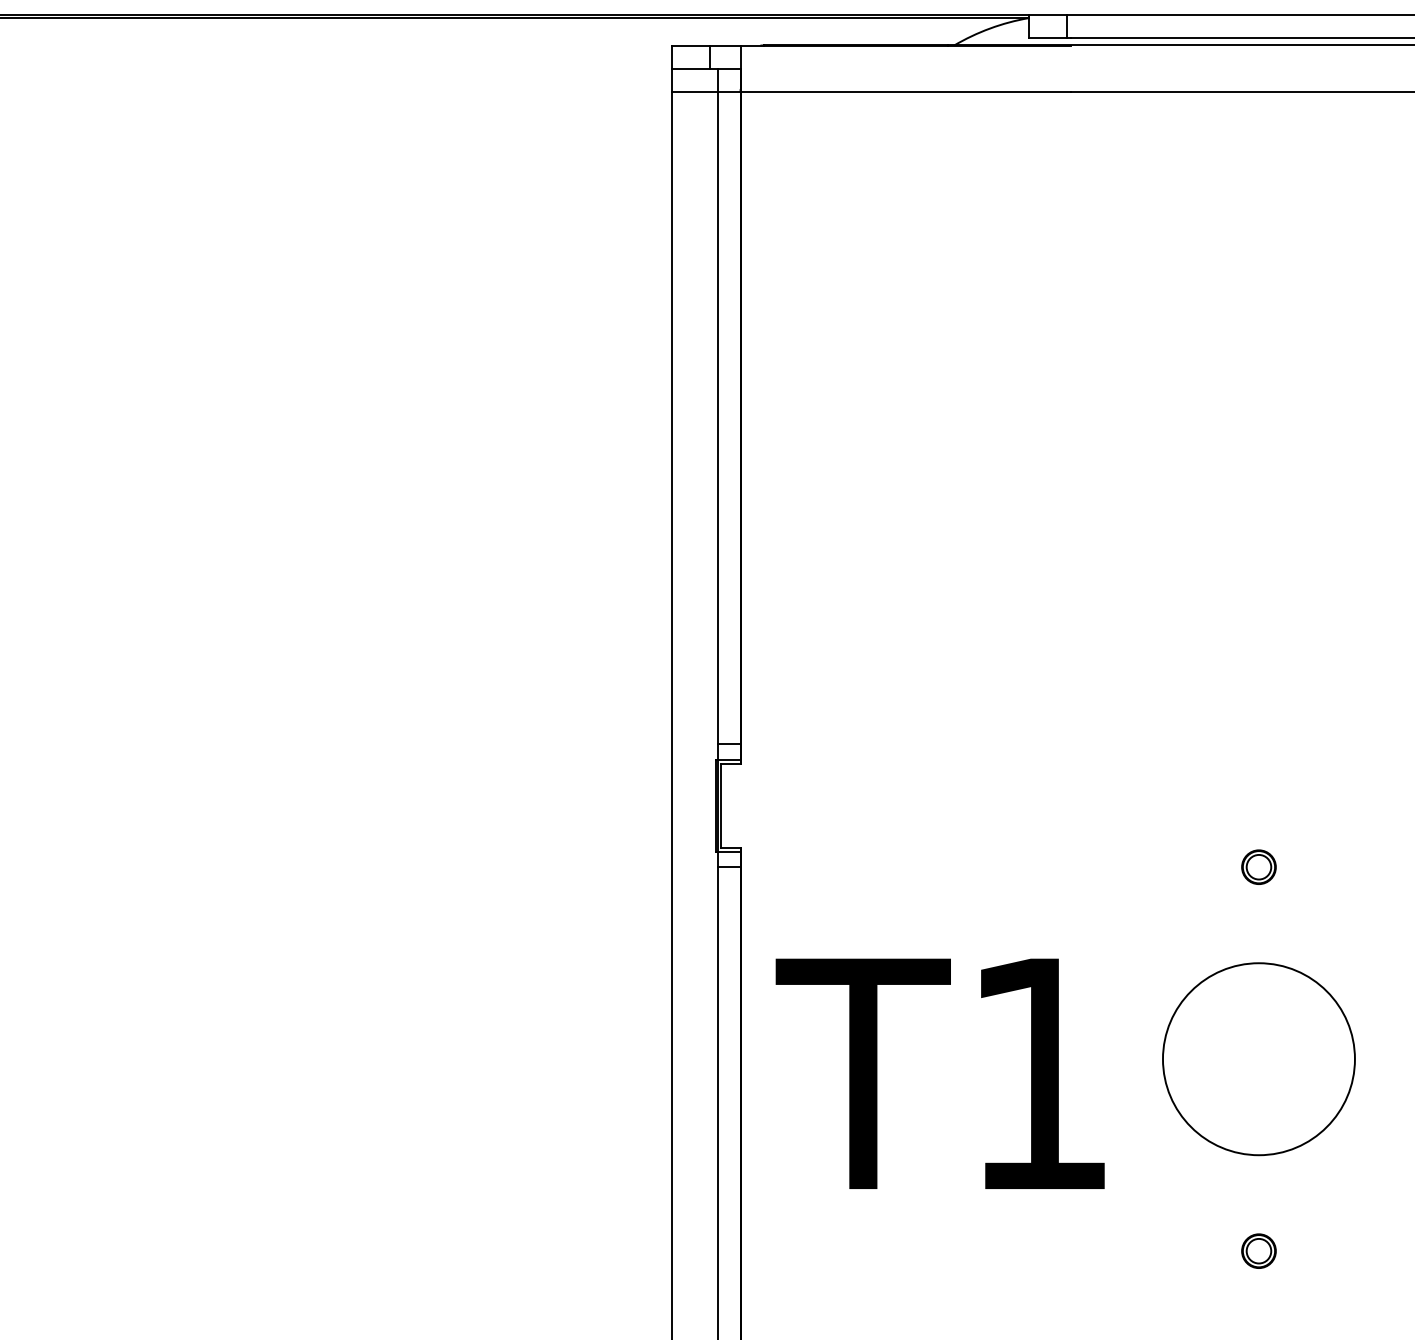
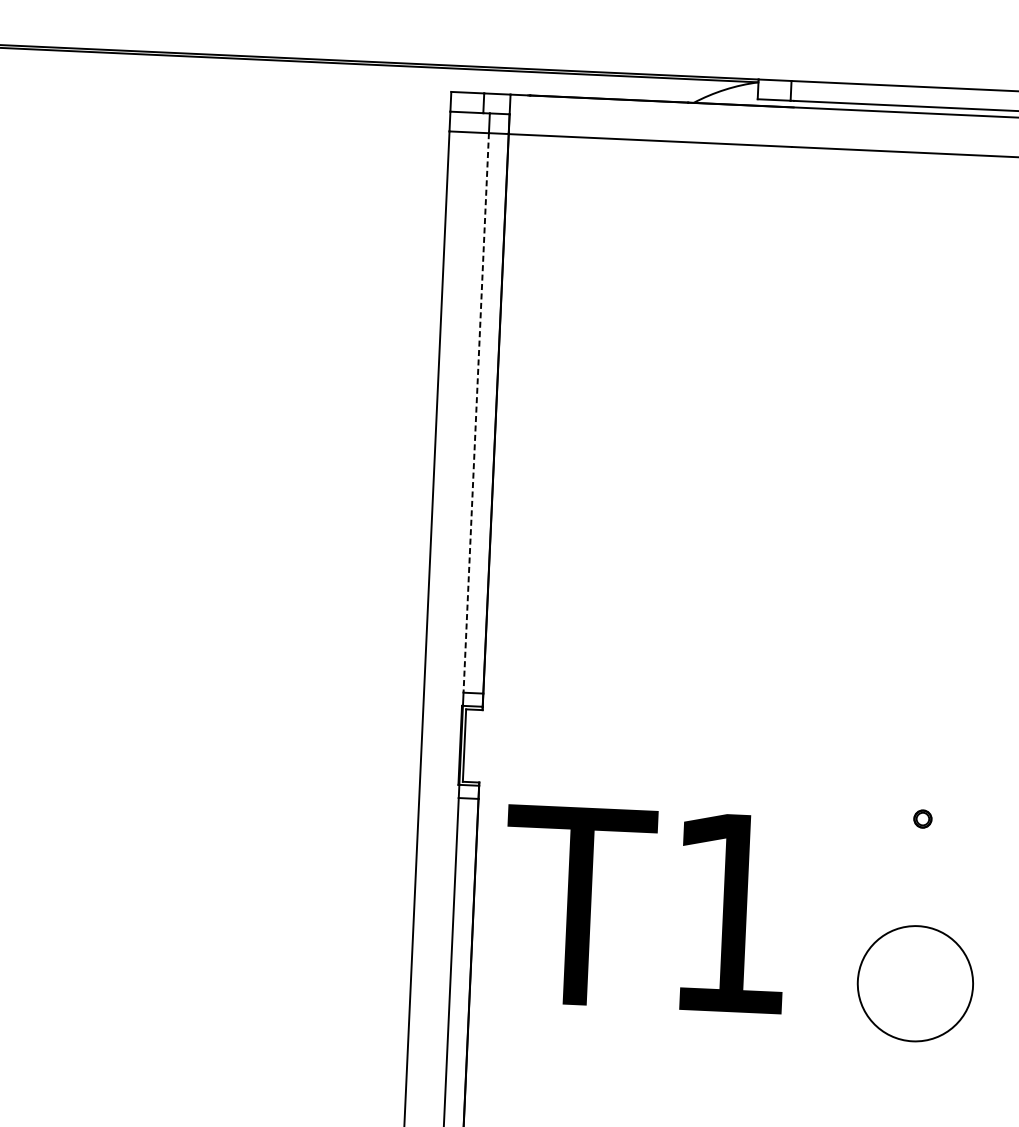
line: (717, 418) -> (476, 413), solid -> dashed
part: (1258, 866) -> (922, 818), size x0.6
circle: (1258, 1059) -> (915, 983), size x0.7
text: (939, 1073) -> (644, 908), moved

